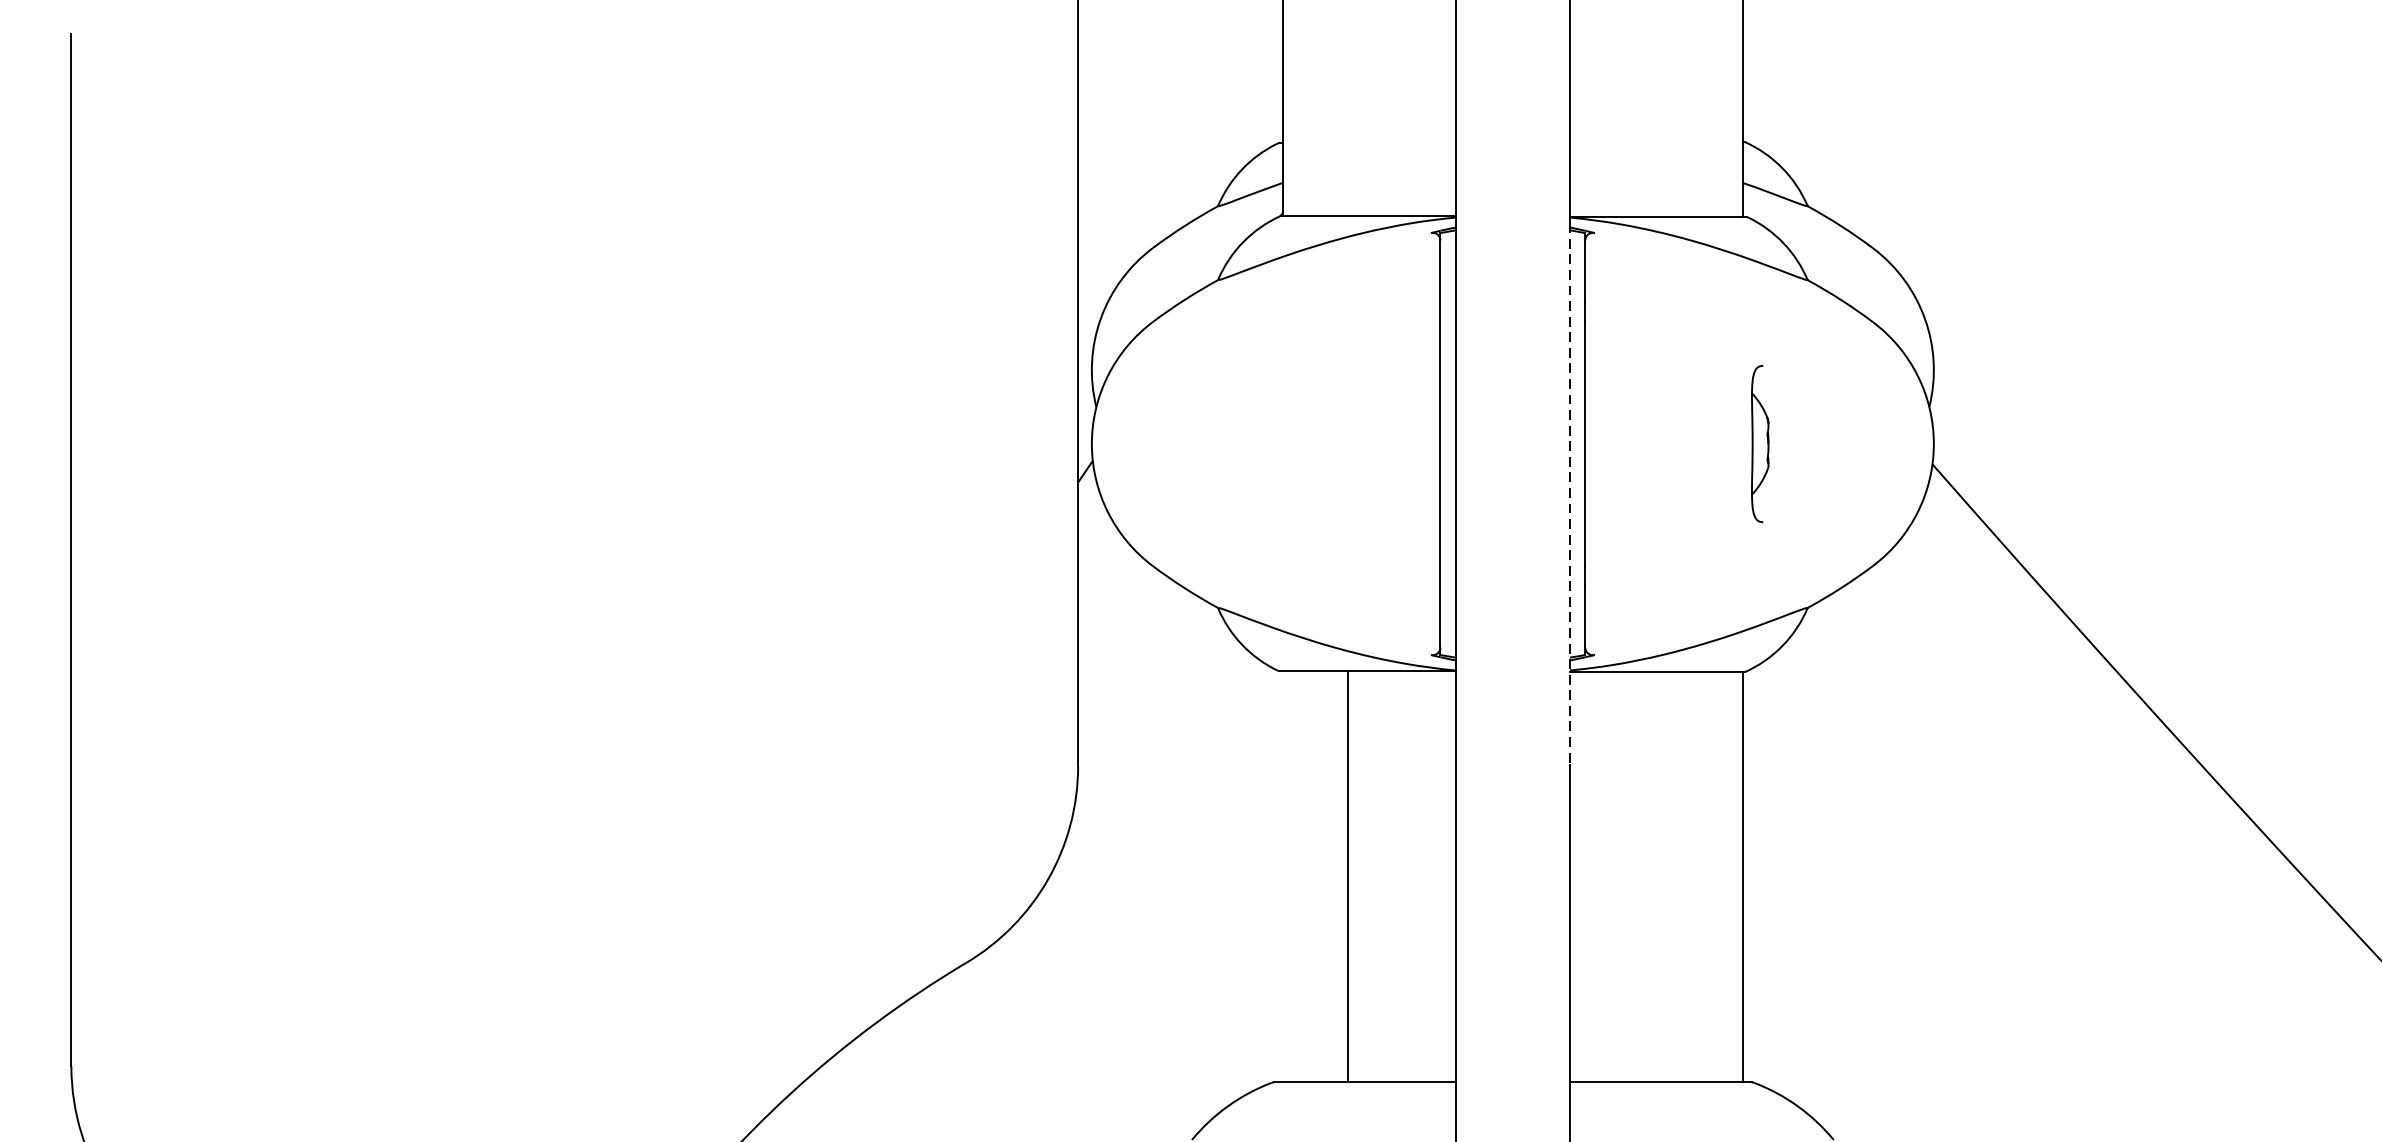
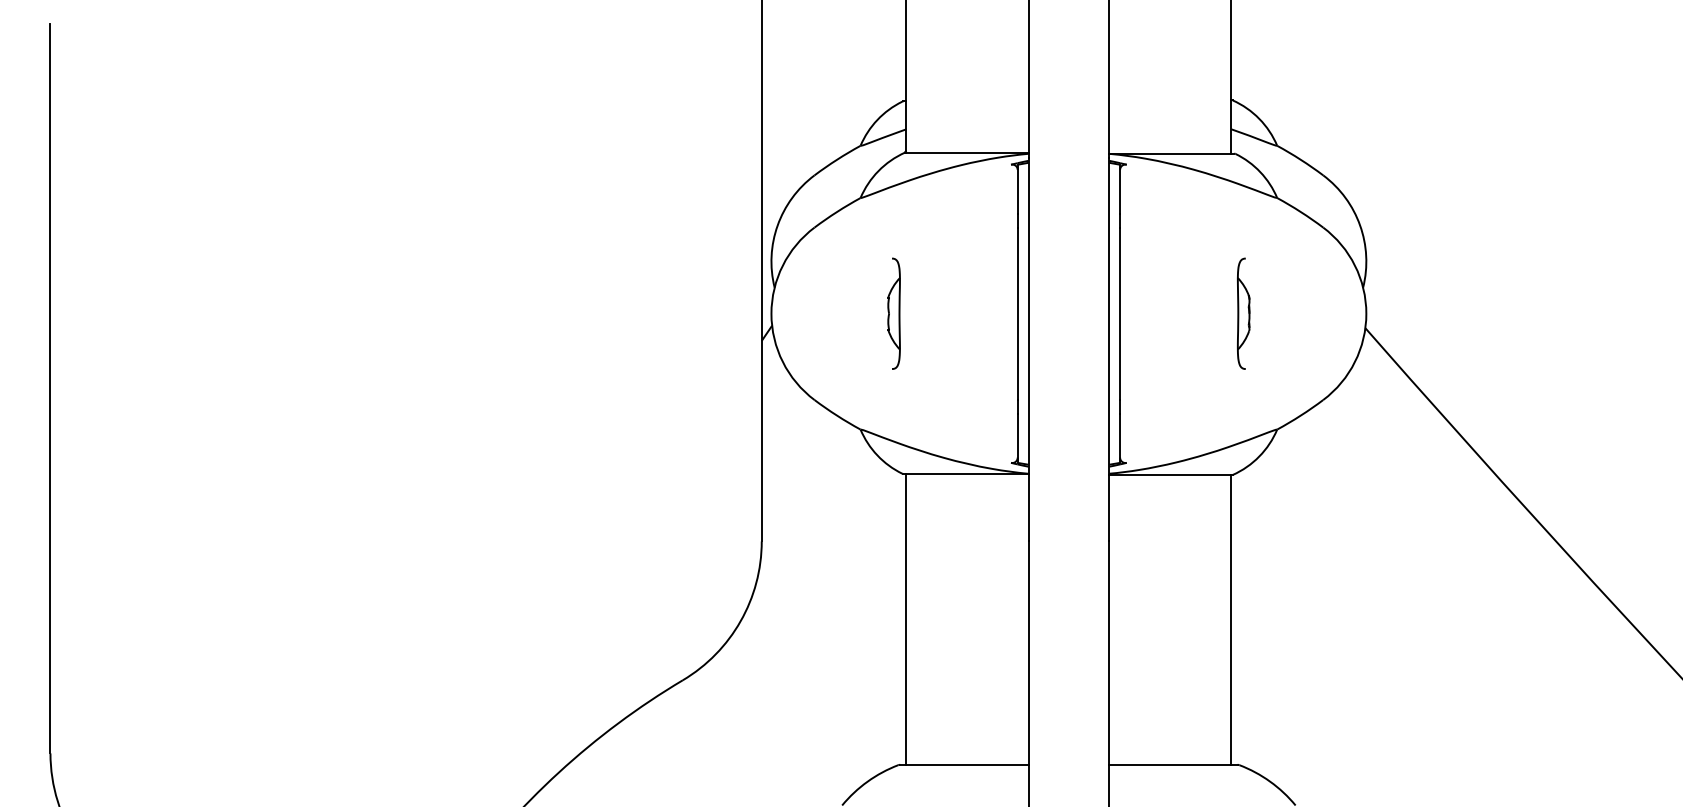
part: (1264, 443) -> (893, 313), added
line: (1570, 494) -> (1109, 349), dashed -> solid
line: (1348, 875) -> (906, 618), moved

